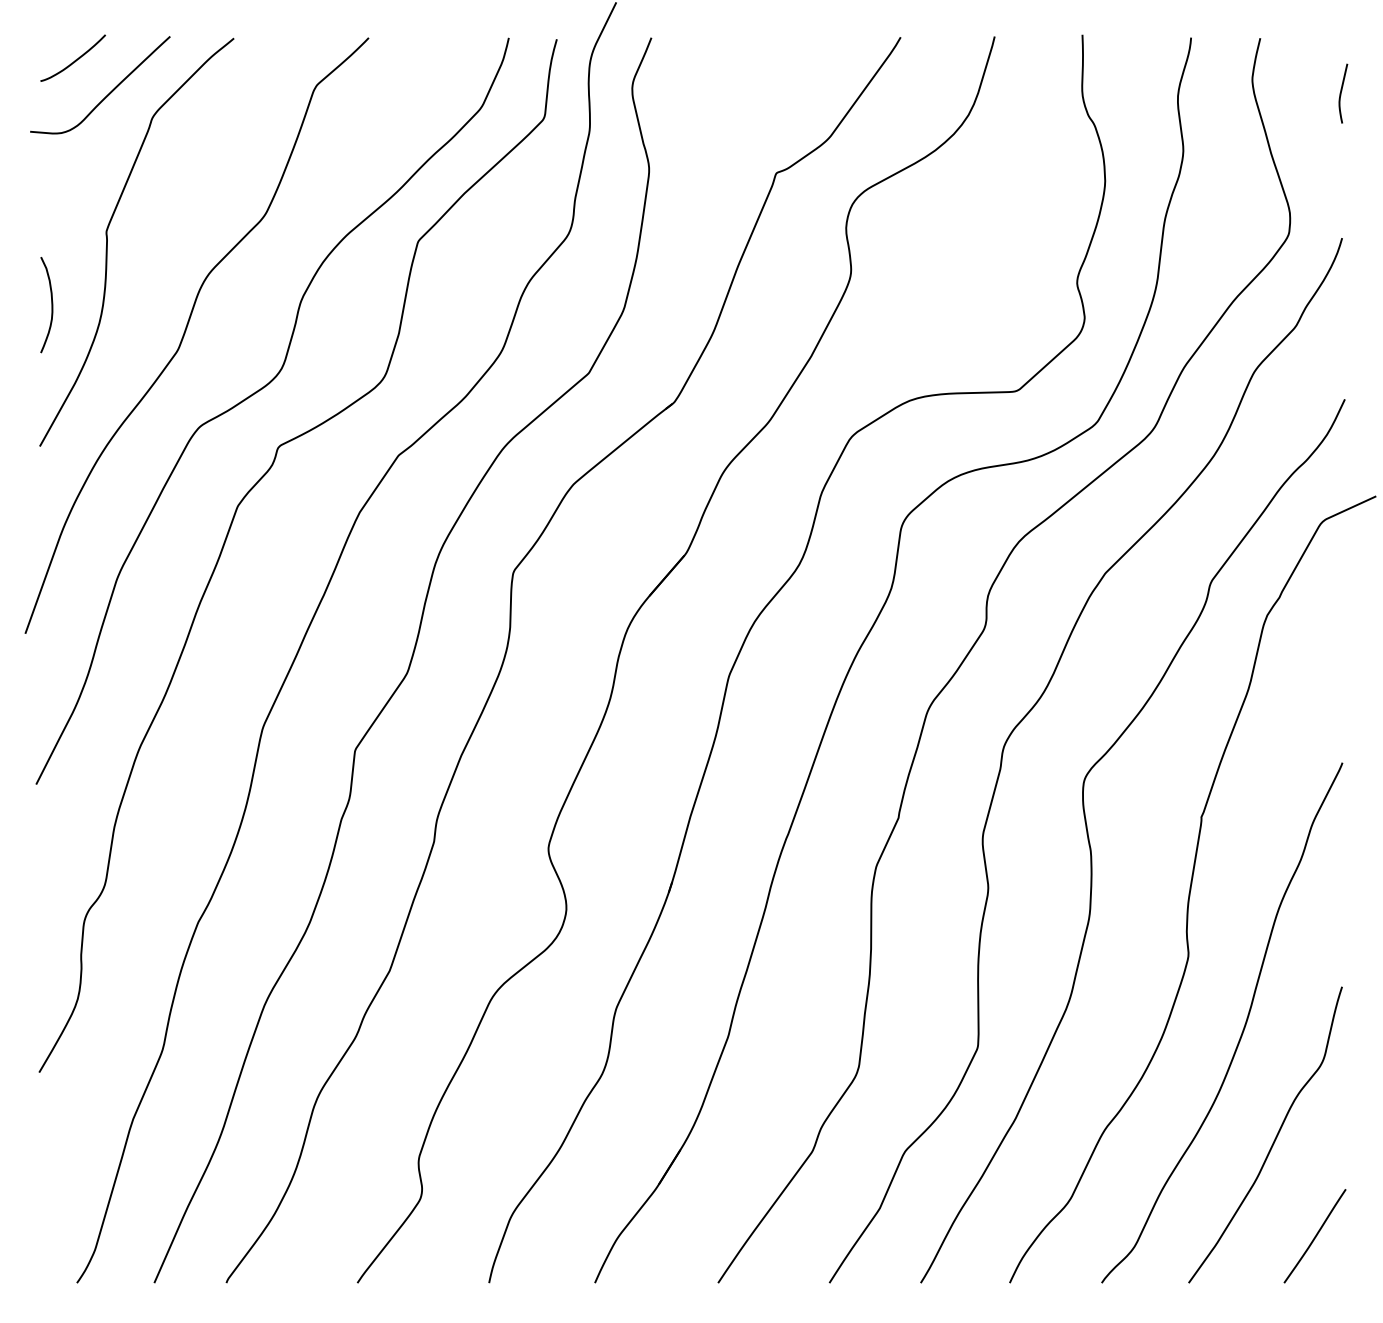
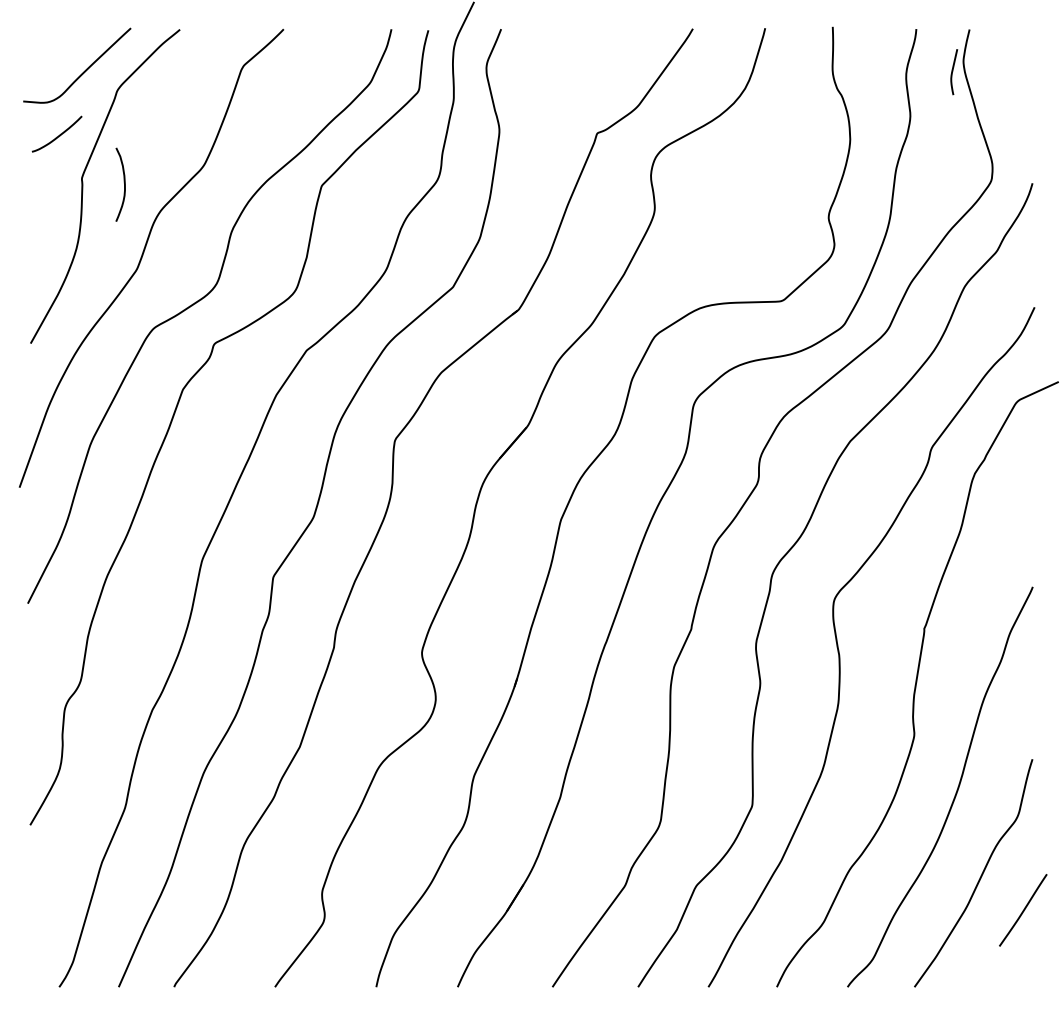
curve: (75, 59) -> (58, 135), moved
curve: (1341, 93) -> (952, 72), moved
curve: (51, 305) -> (124, 185), moved
curve: (1314, 1236) -> (1022, 910), moved

